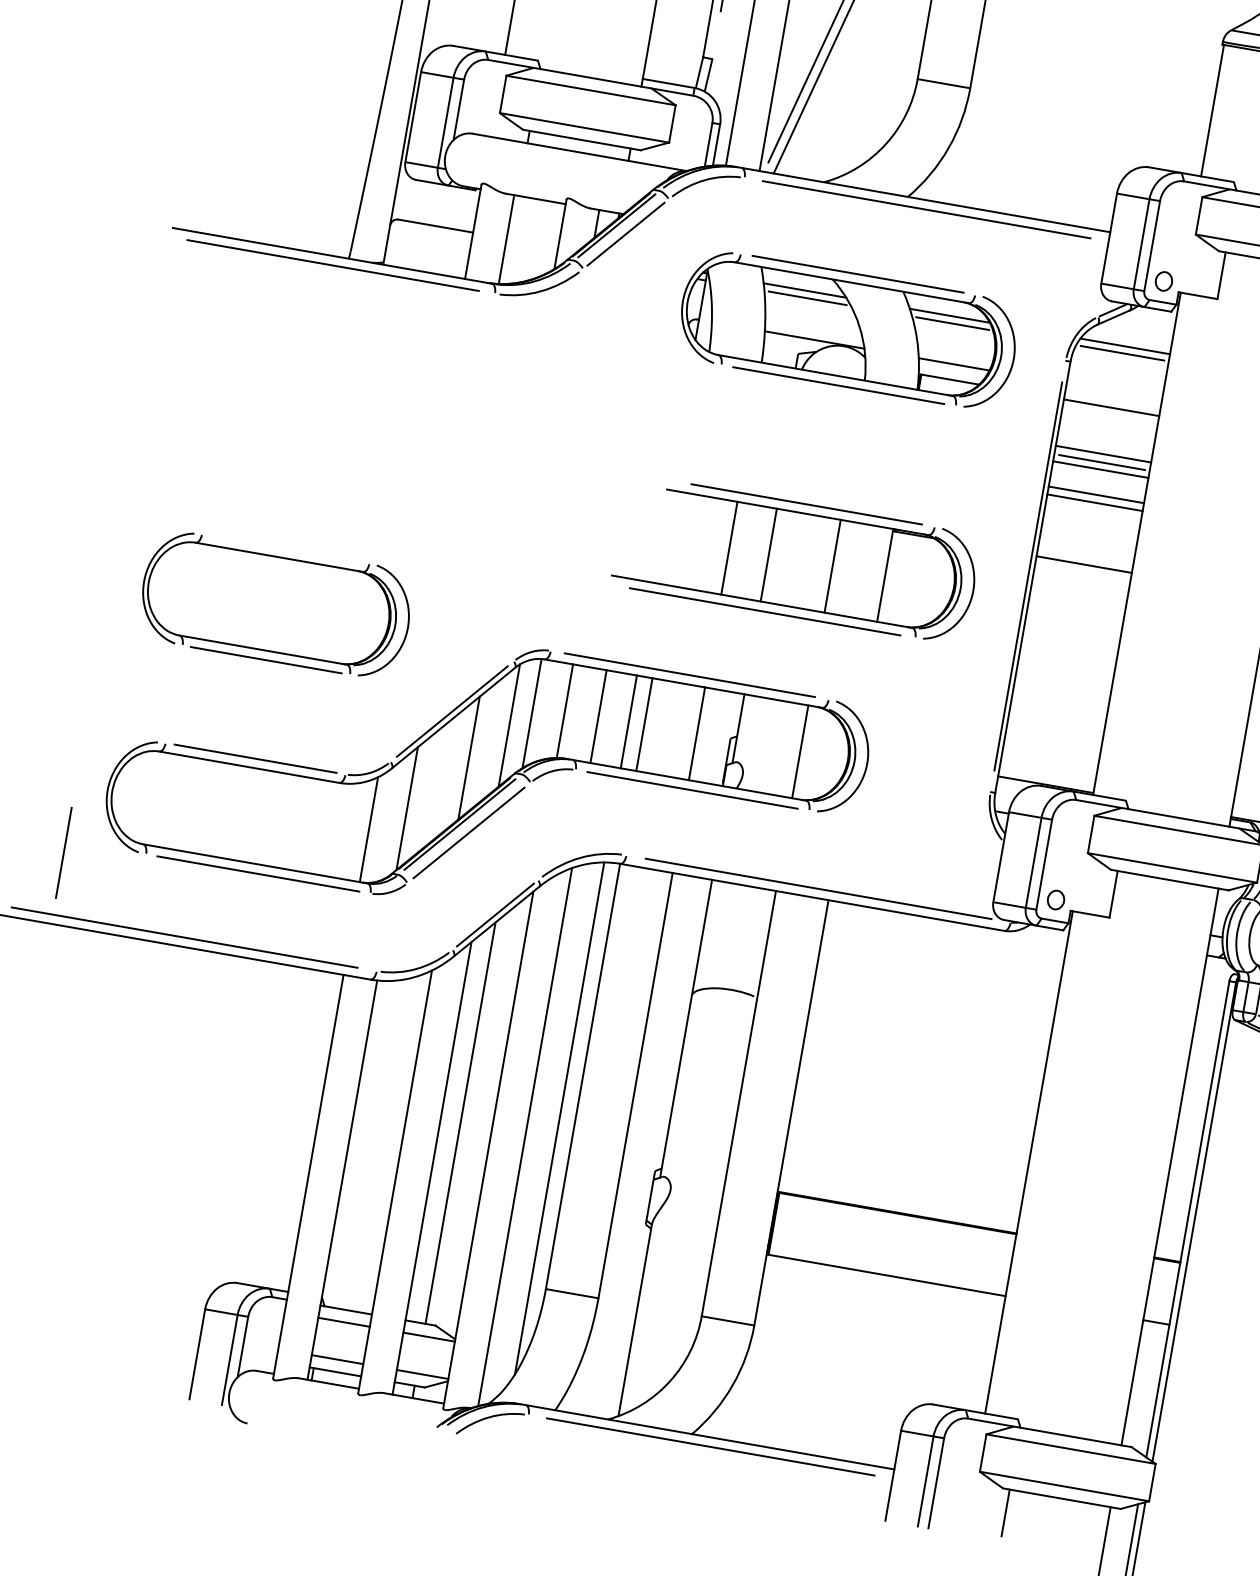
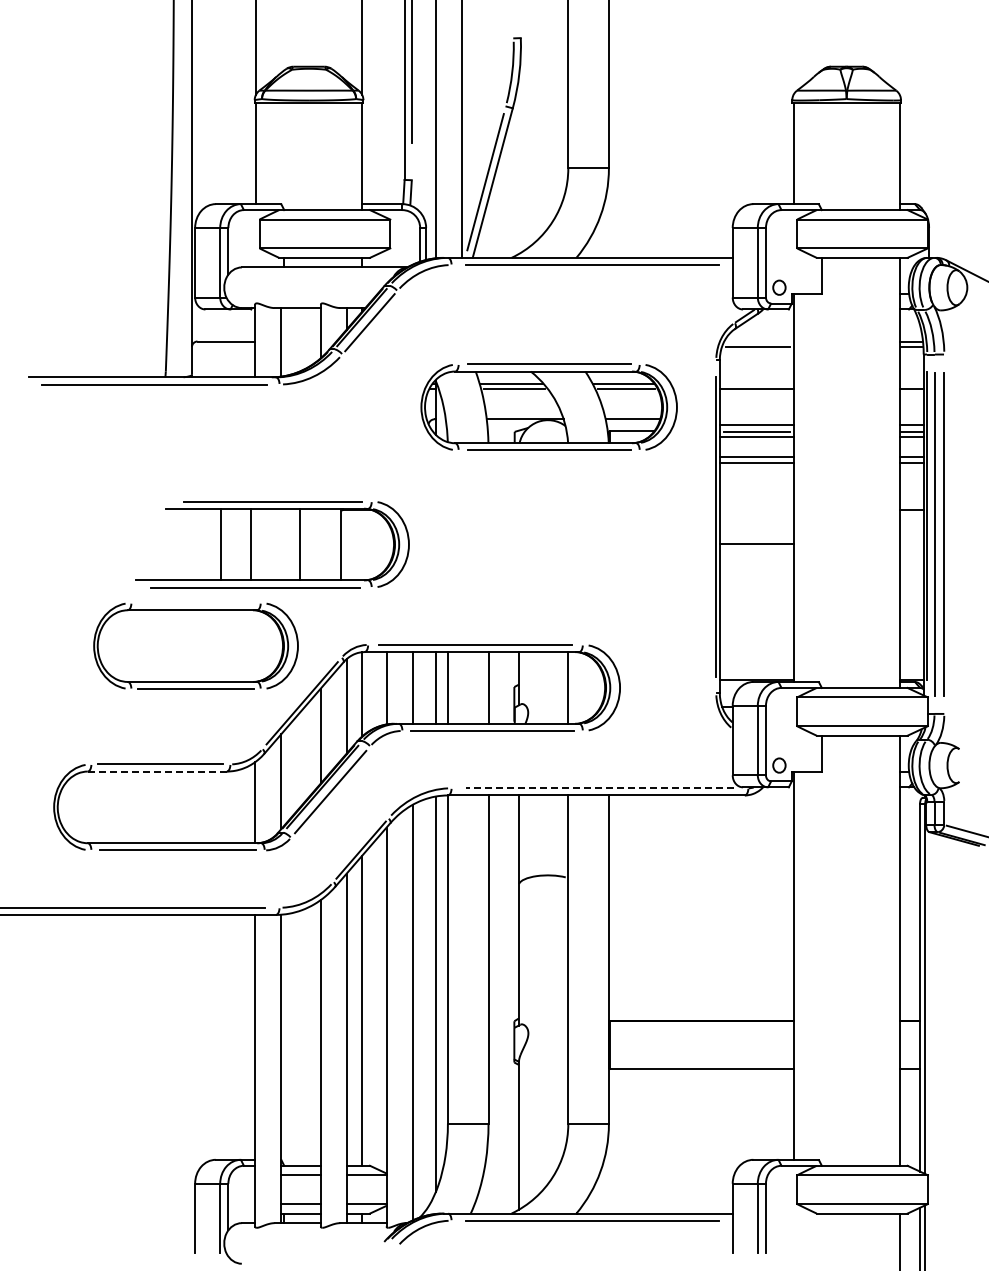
part: (847, 328) -> (548, 406), moved
line: (1124, 346) -> (758, 341), removed
part: (796, 559) -> (272, 544), moved
line: (1083, 564) -> (756, 544), moved
part: (275, 603) -> (195, 645), moved
line: (249, 767) -> (157, 771), solid -> dashed
line: (62, 851) -> (28, 859), removed
line: (817, 889) -> (599, 788), solid -> dashed
line: (1005, 1512) -> (821, 1231), removed

